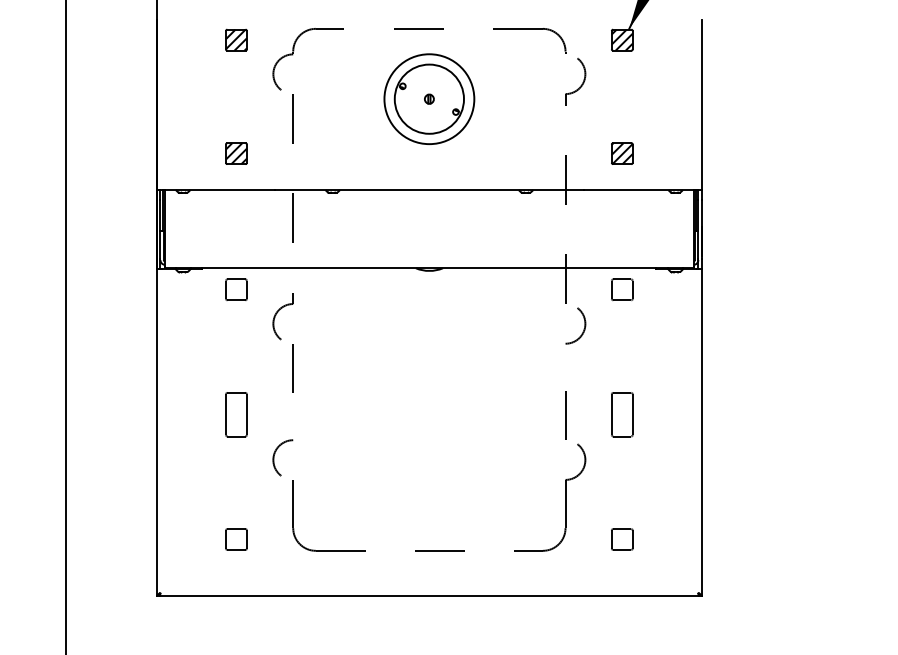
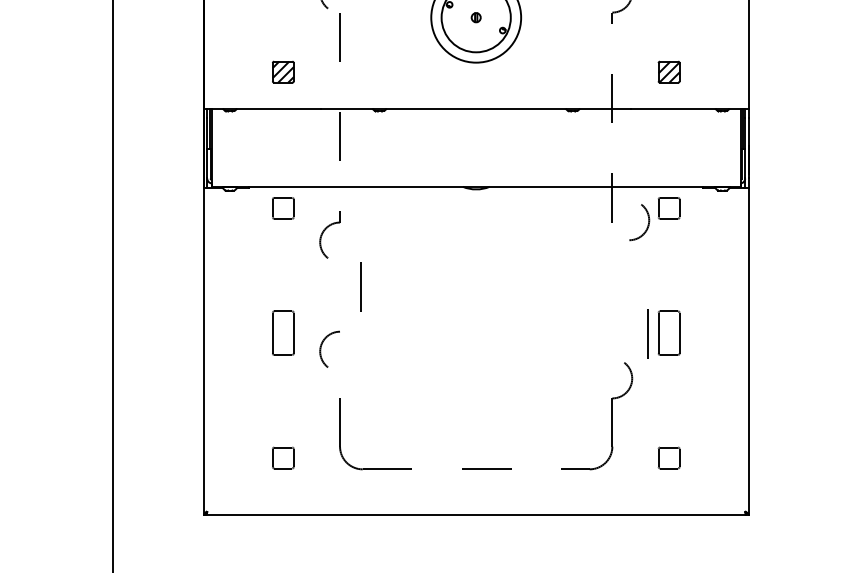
arc: (583, 328) -> (647, 225), moved
line: (292, 368) -> (360, 287), moved
line: (565, 415) -> (648, 334), moved
arc: (275, 454) -> (322, 346), moved

